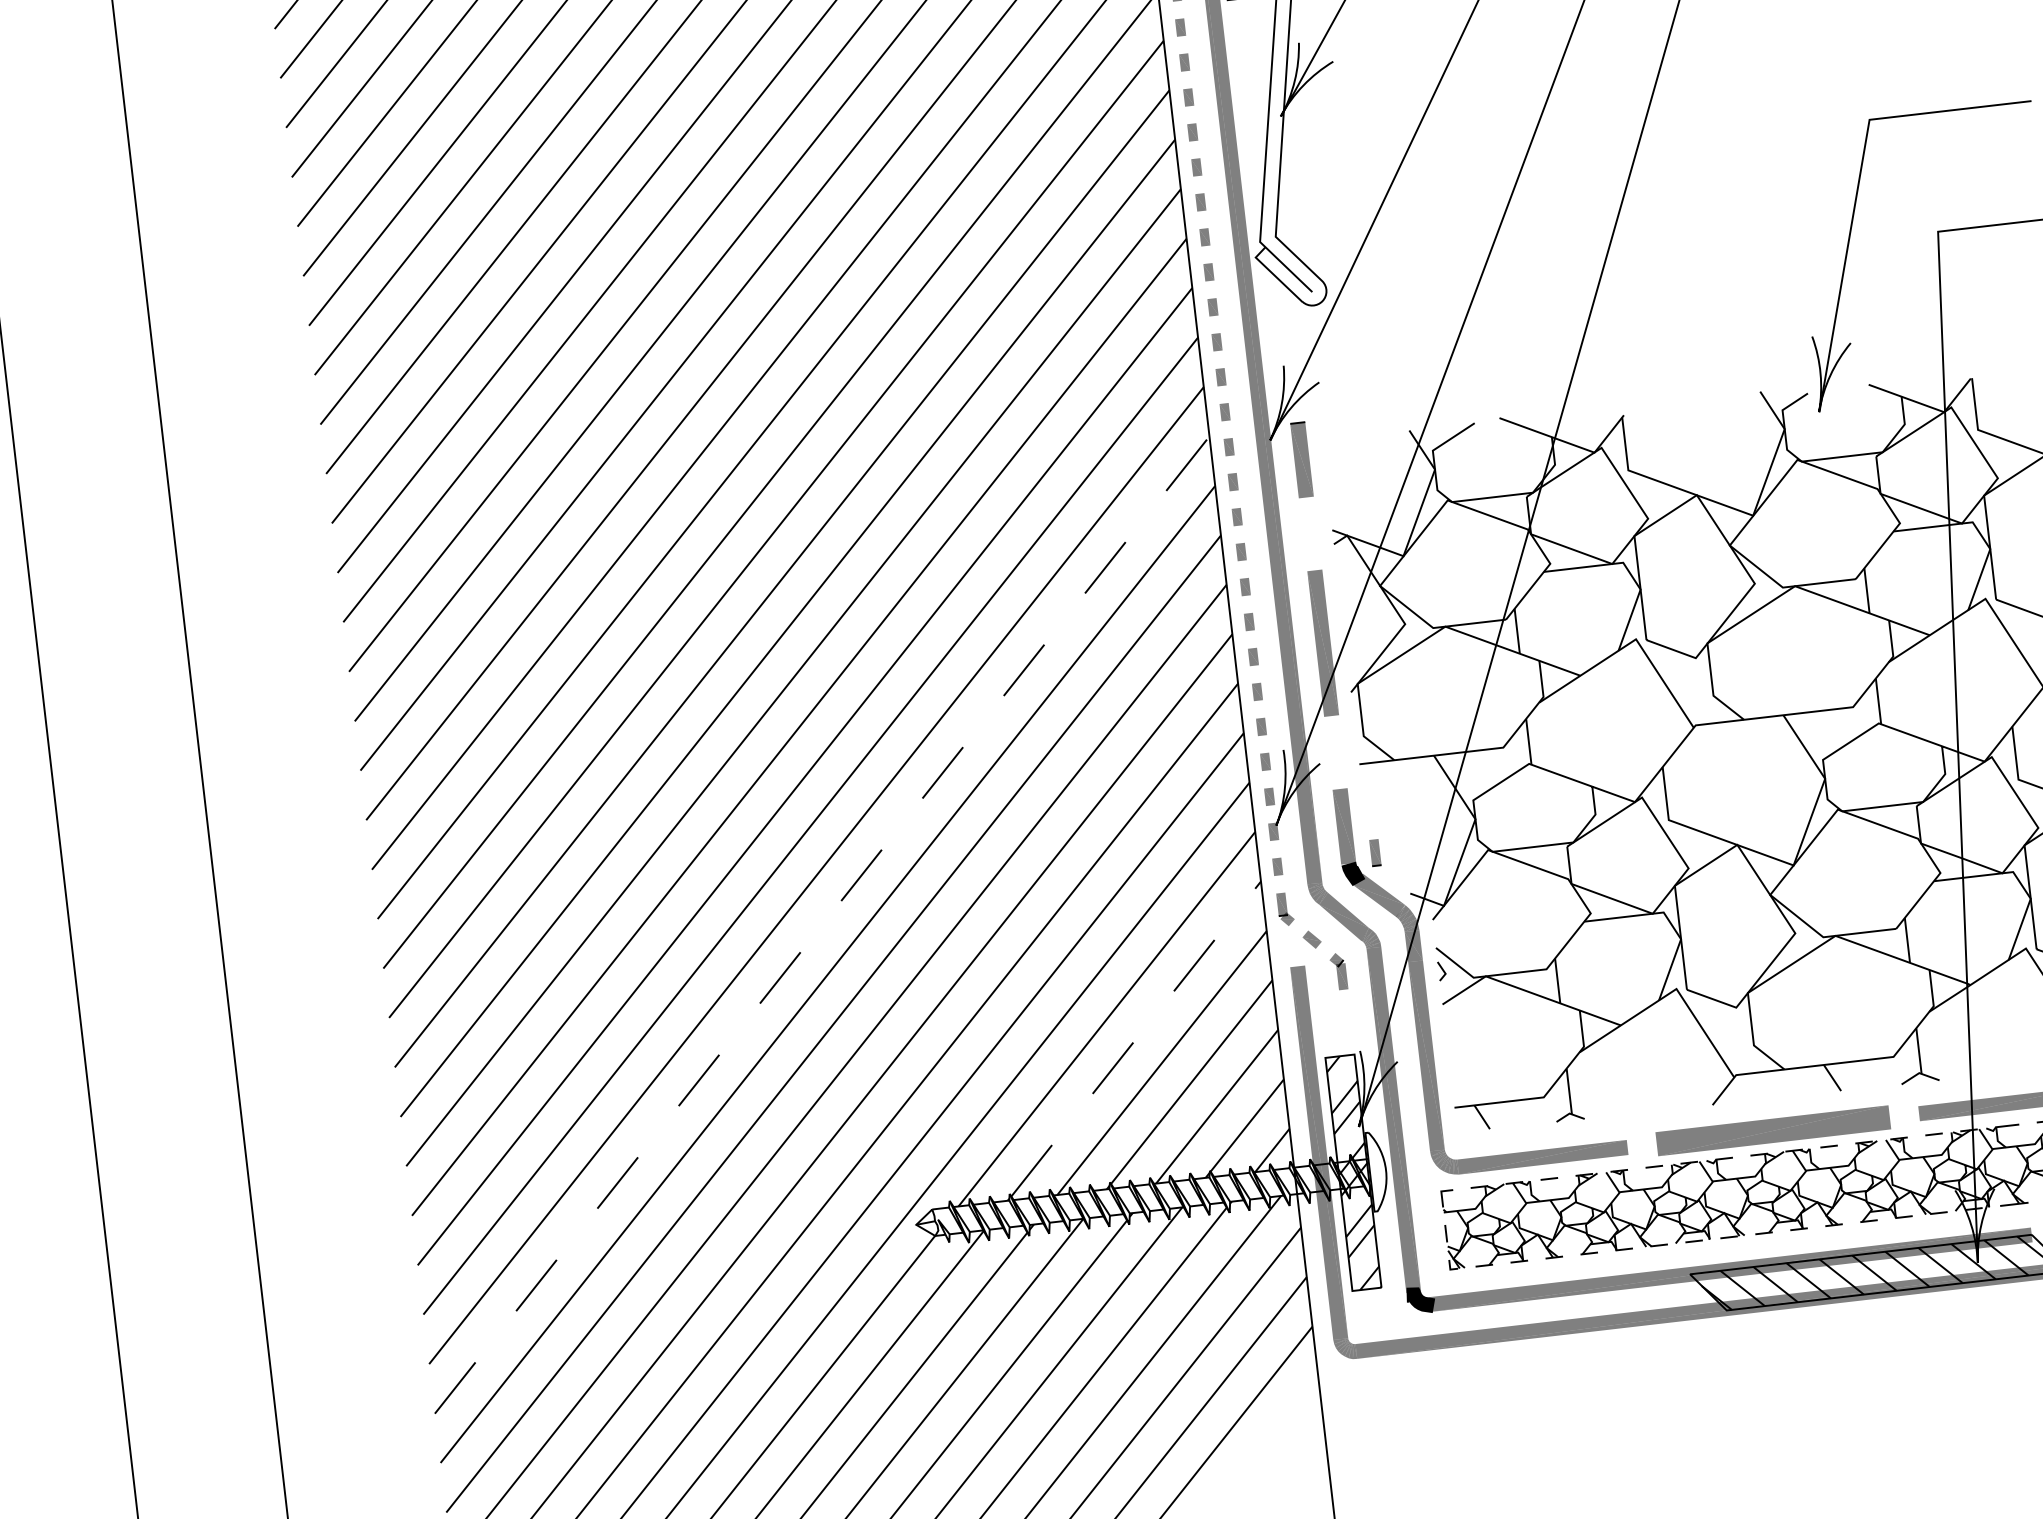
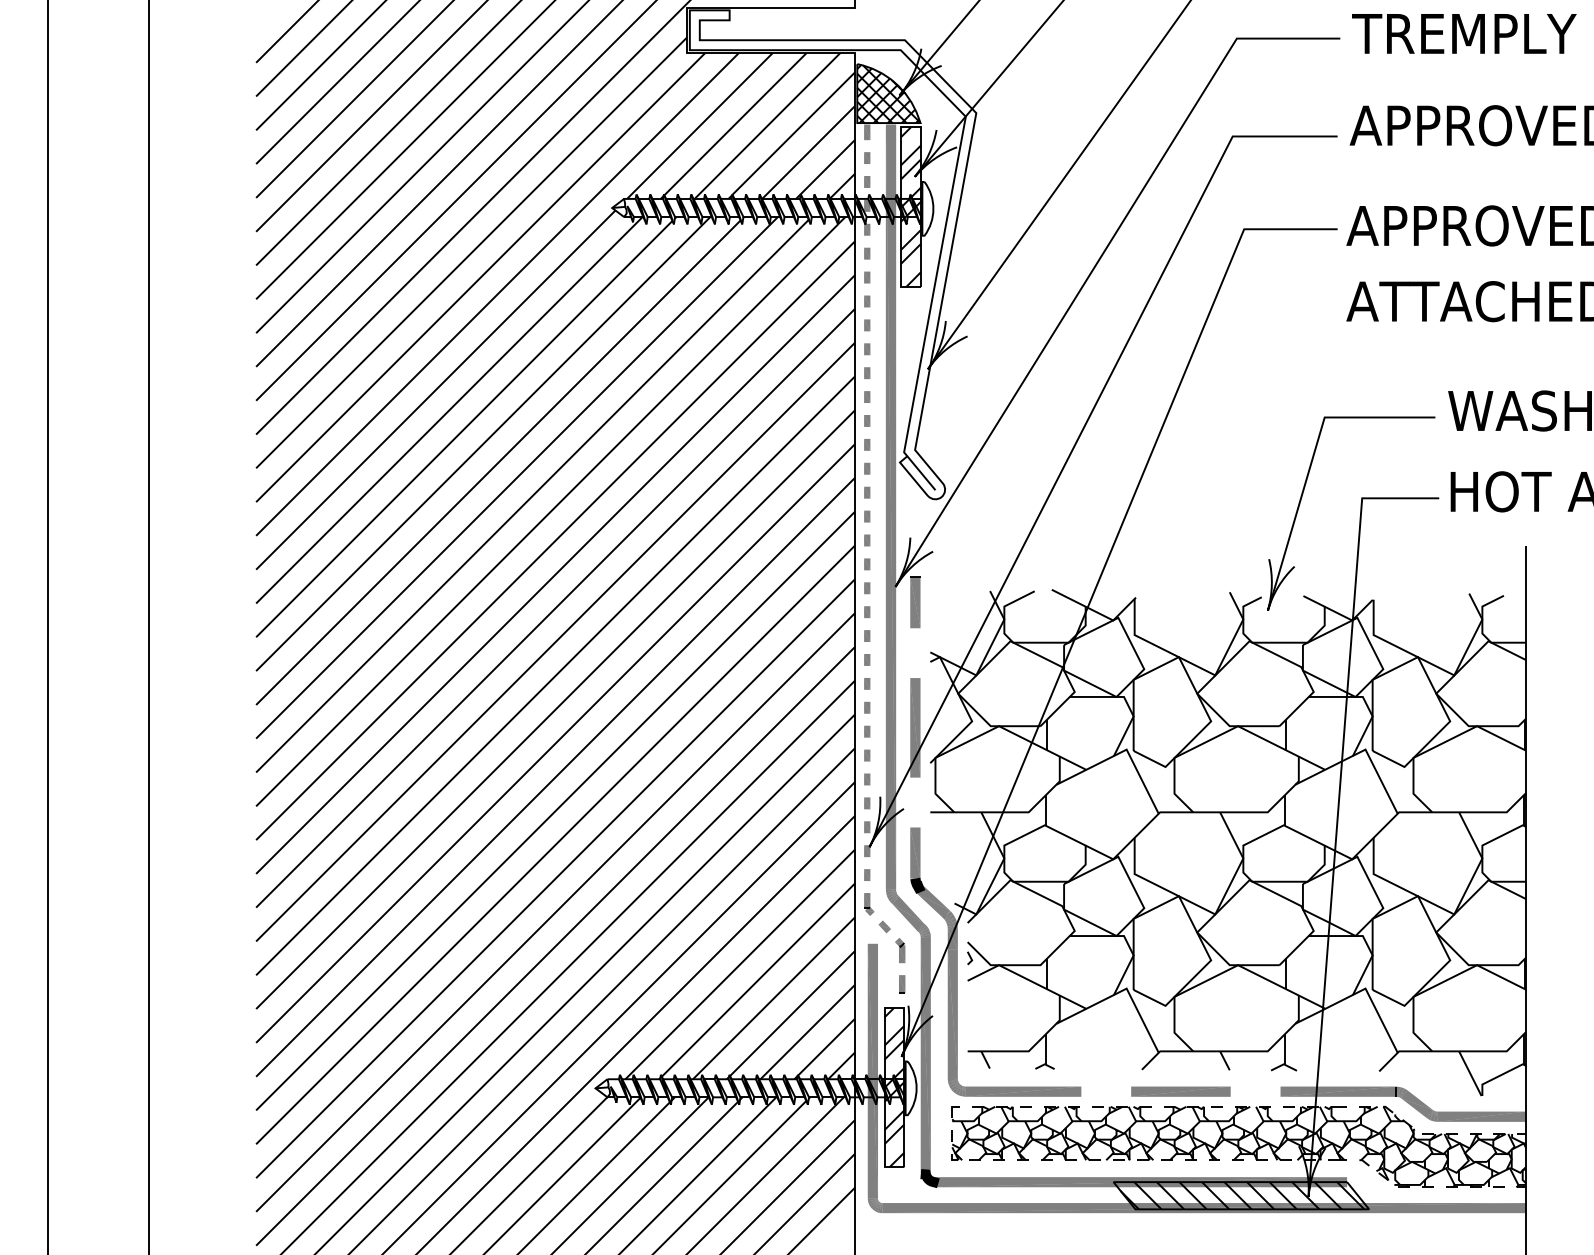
part: (1375, 853) -> (902, 984), moved
line: (822, 924) -> (555, 878), dashed -> solid
line: (1136, 1037) -> (758, 979), dashed -> solid
part: (1772, 1130) -> (1180, 1091), size x0.62

